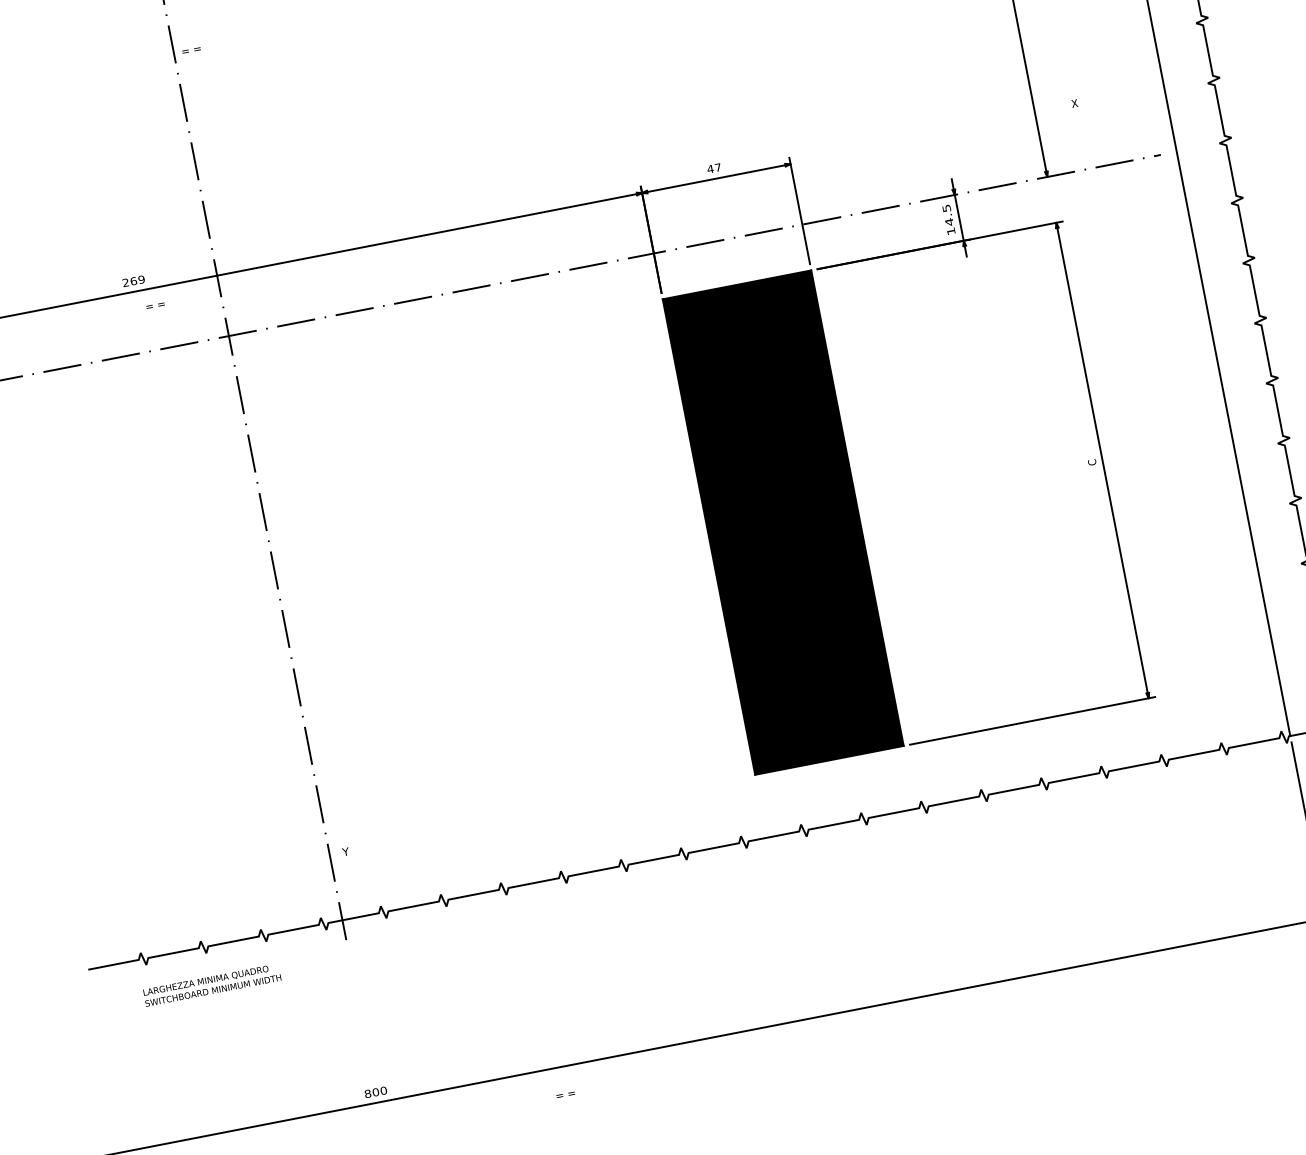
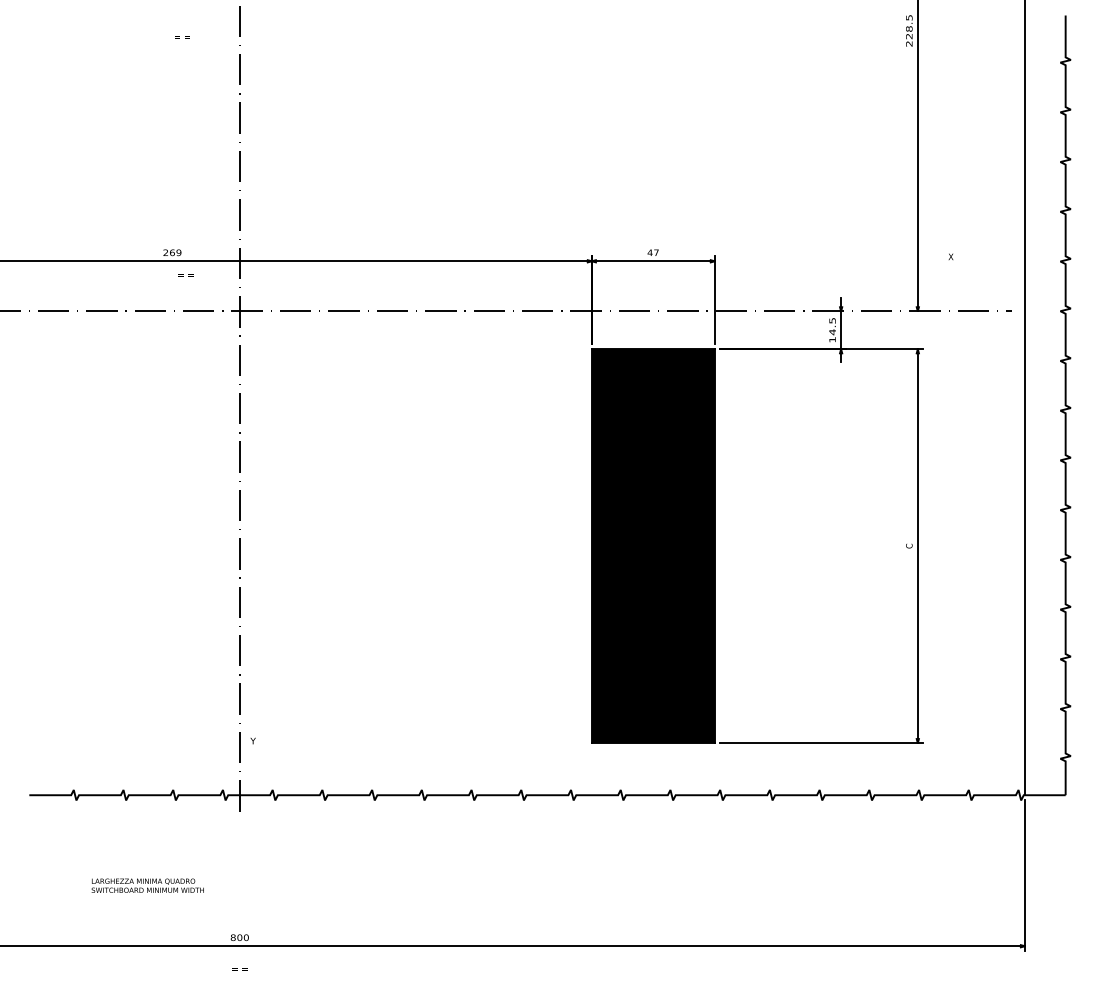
text: (191, 50) -> (182, 37), moved
text: (211, 984) -> (147, 885), moved
text: (565, 1095) -> (239, 969), moved

